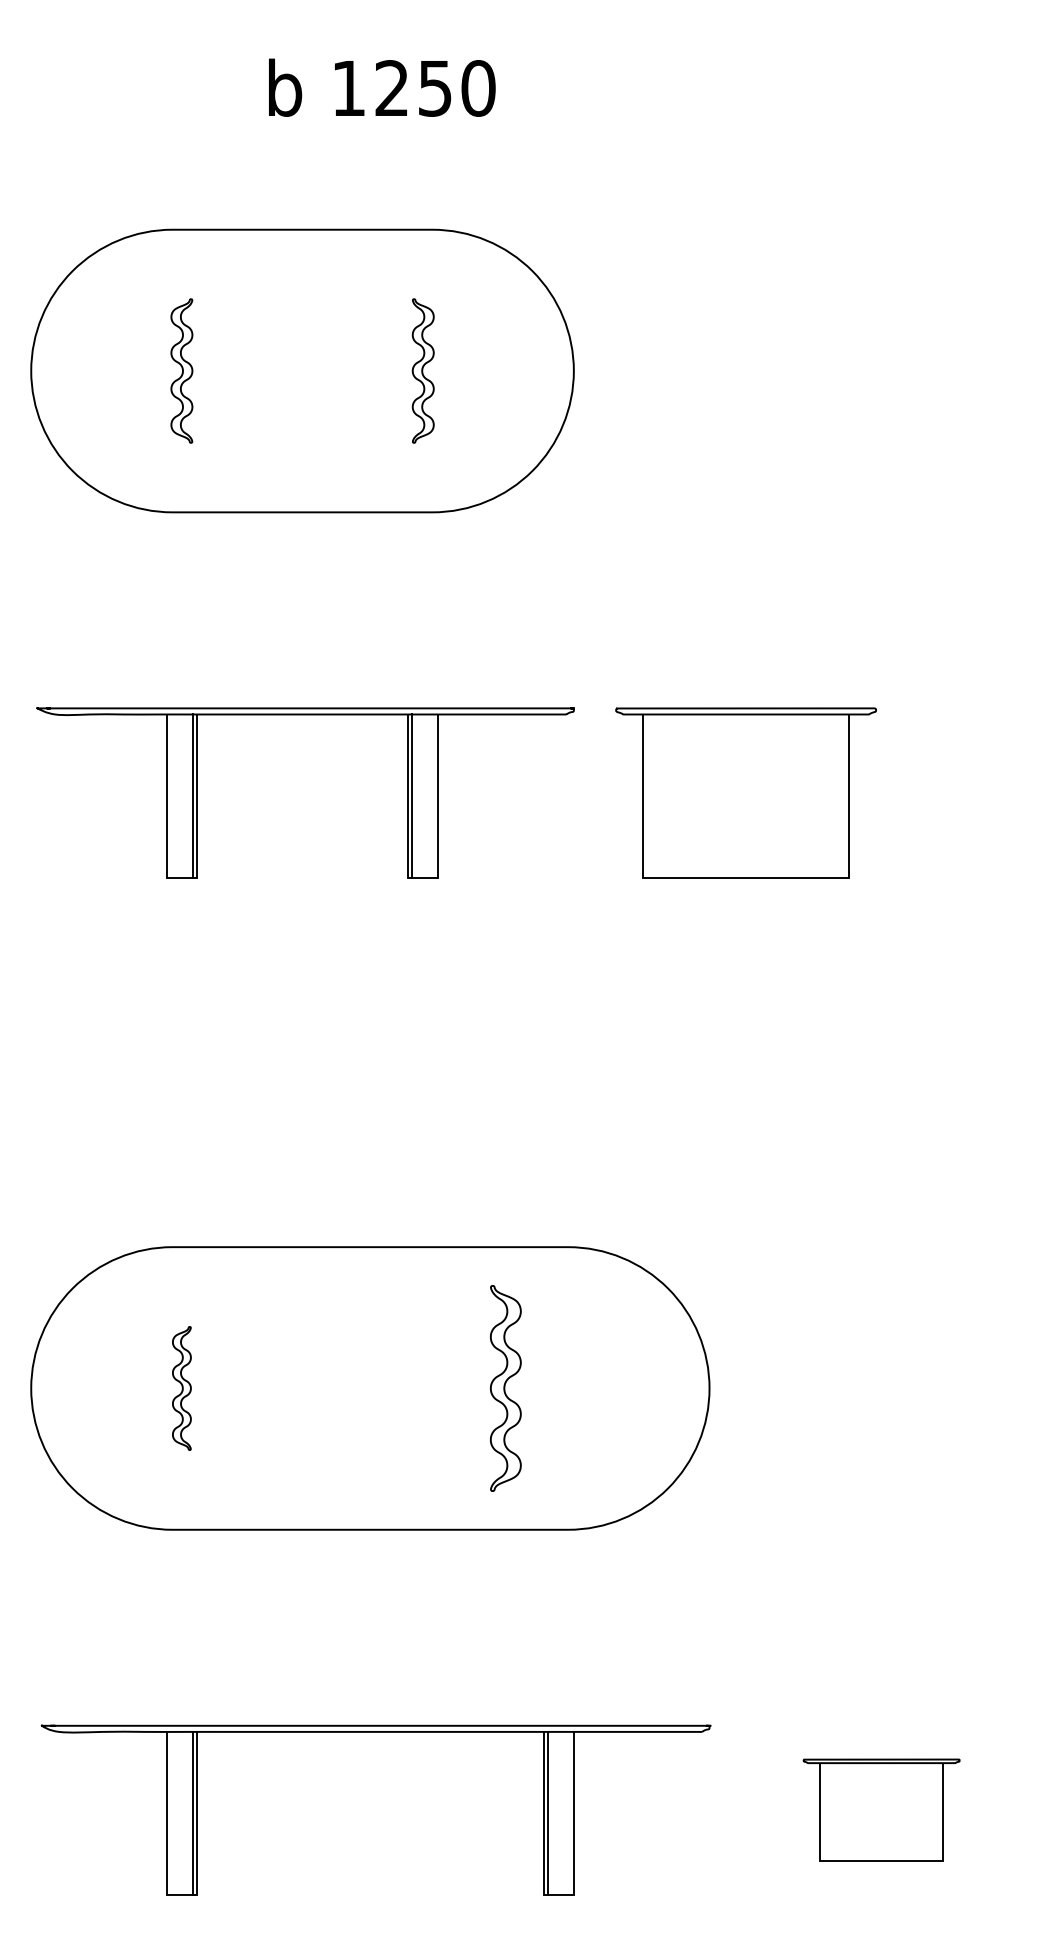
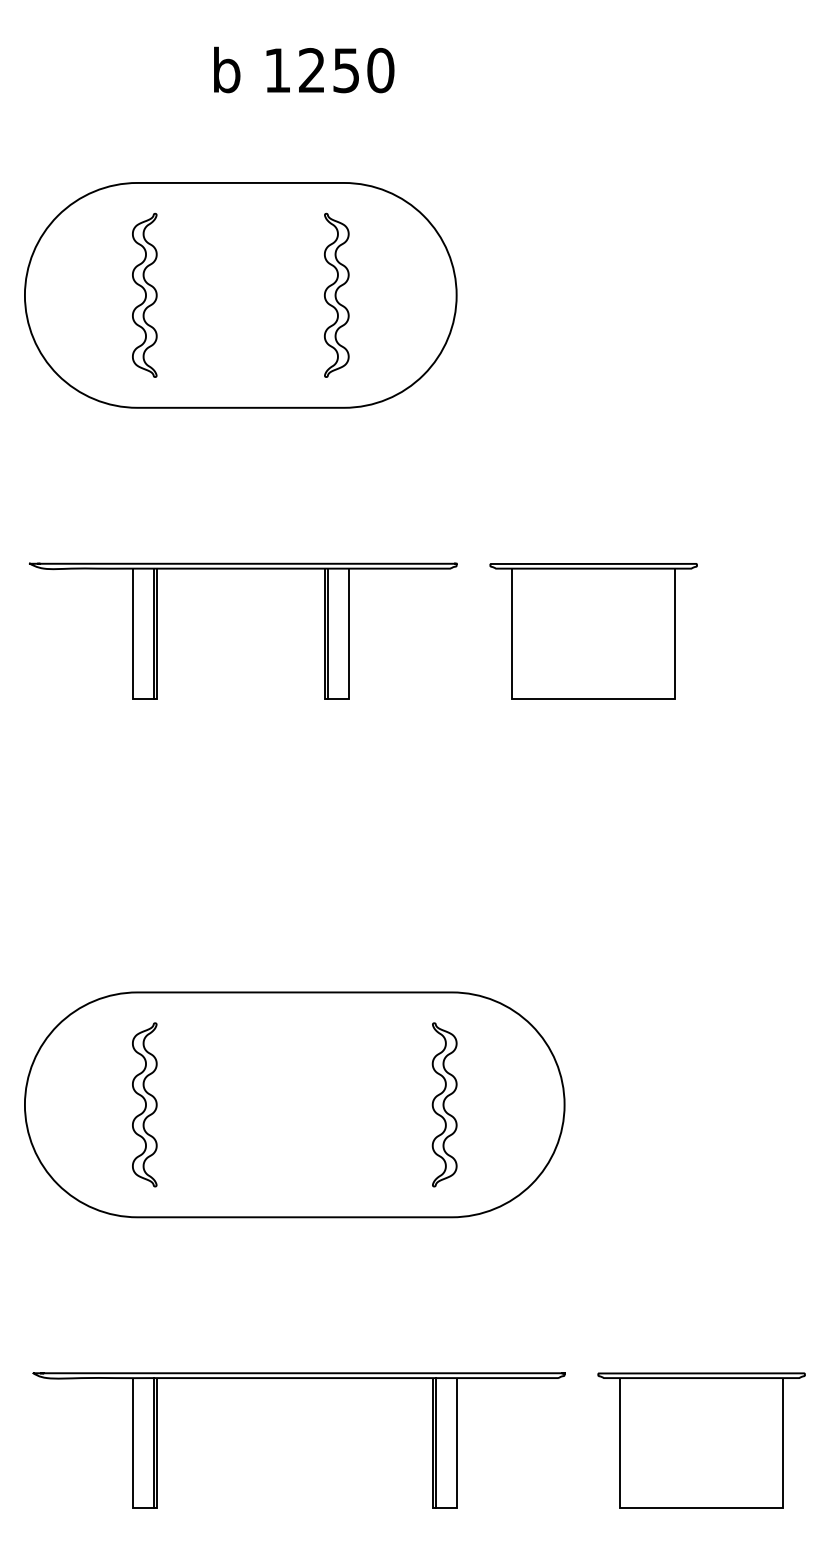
part: (181, 370) -> (144, 294), size x1.43
part: (423, 370) -> (337, 294), size x1.43
part: (181, 1388) -> (144, 1104), size x1.67
part: (505, 1388) -> (444, 1104), moved
part: (881, 1809) -> (701, 1439), size x1.67

